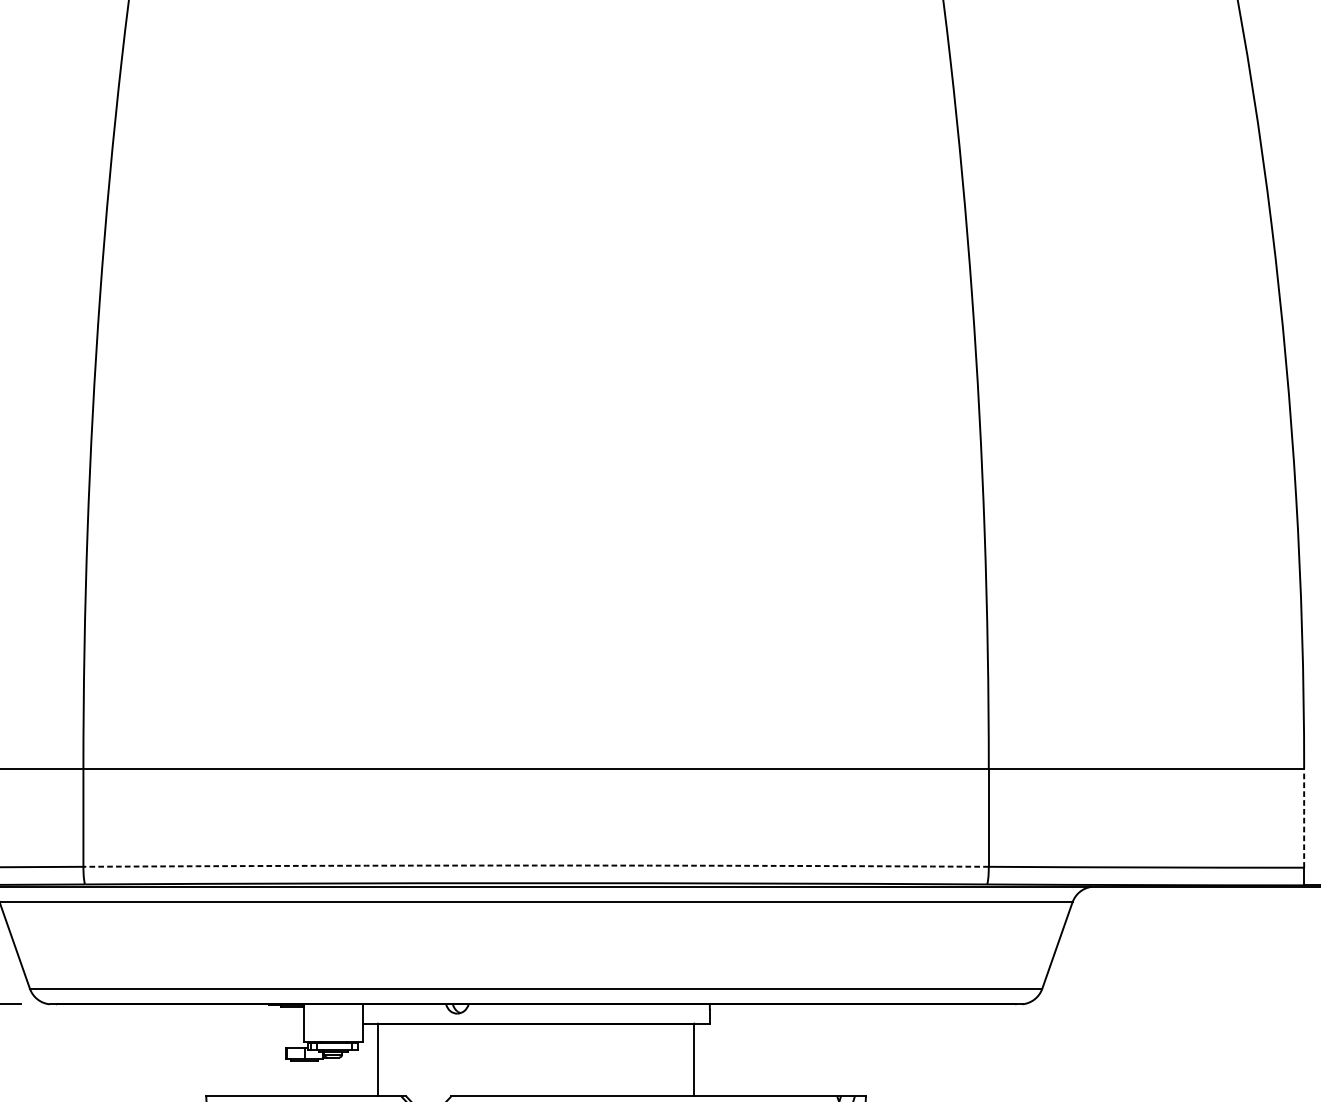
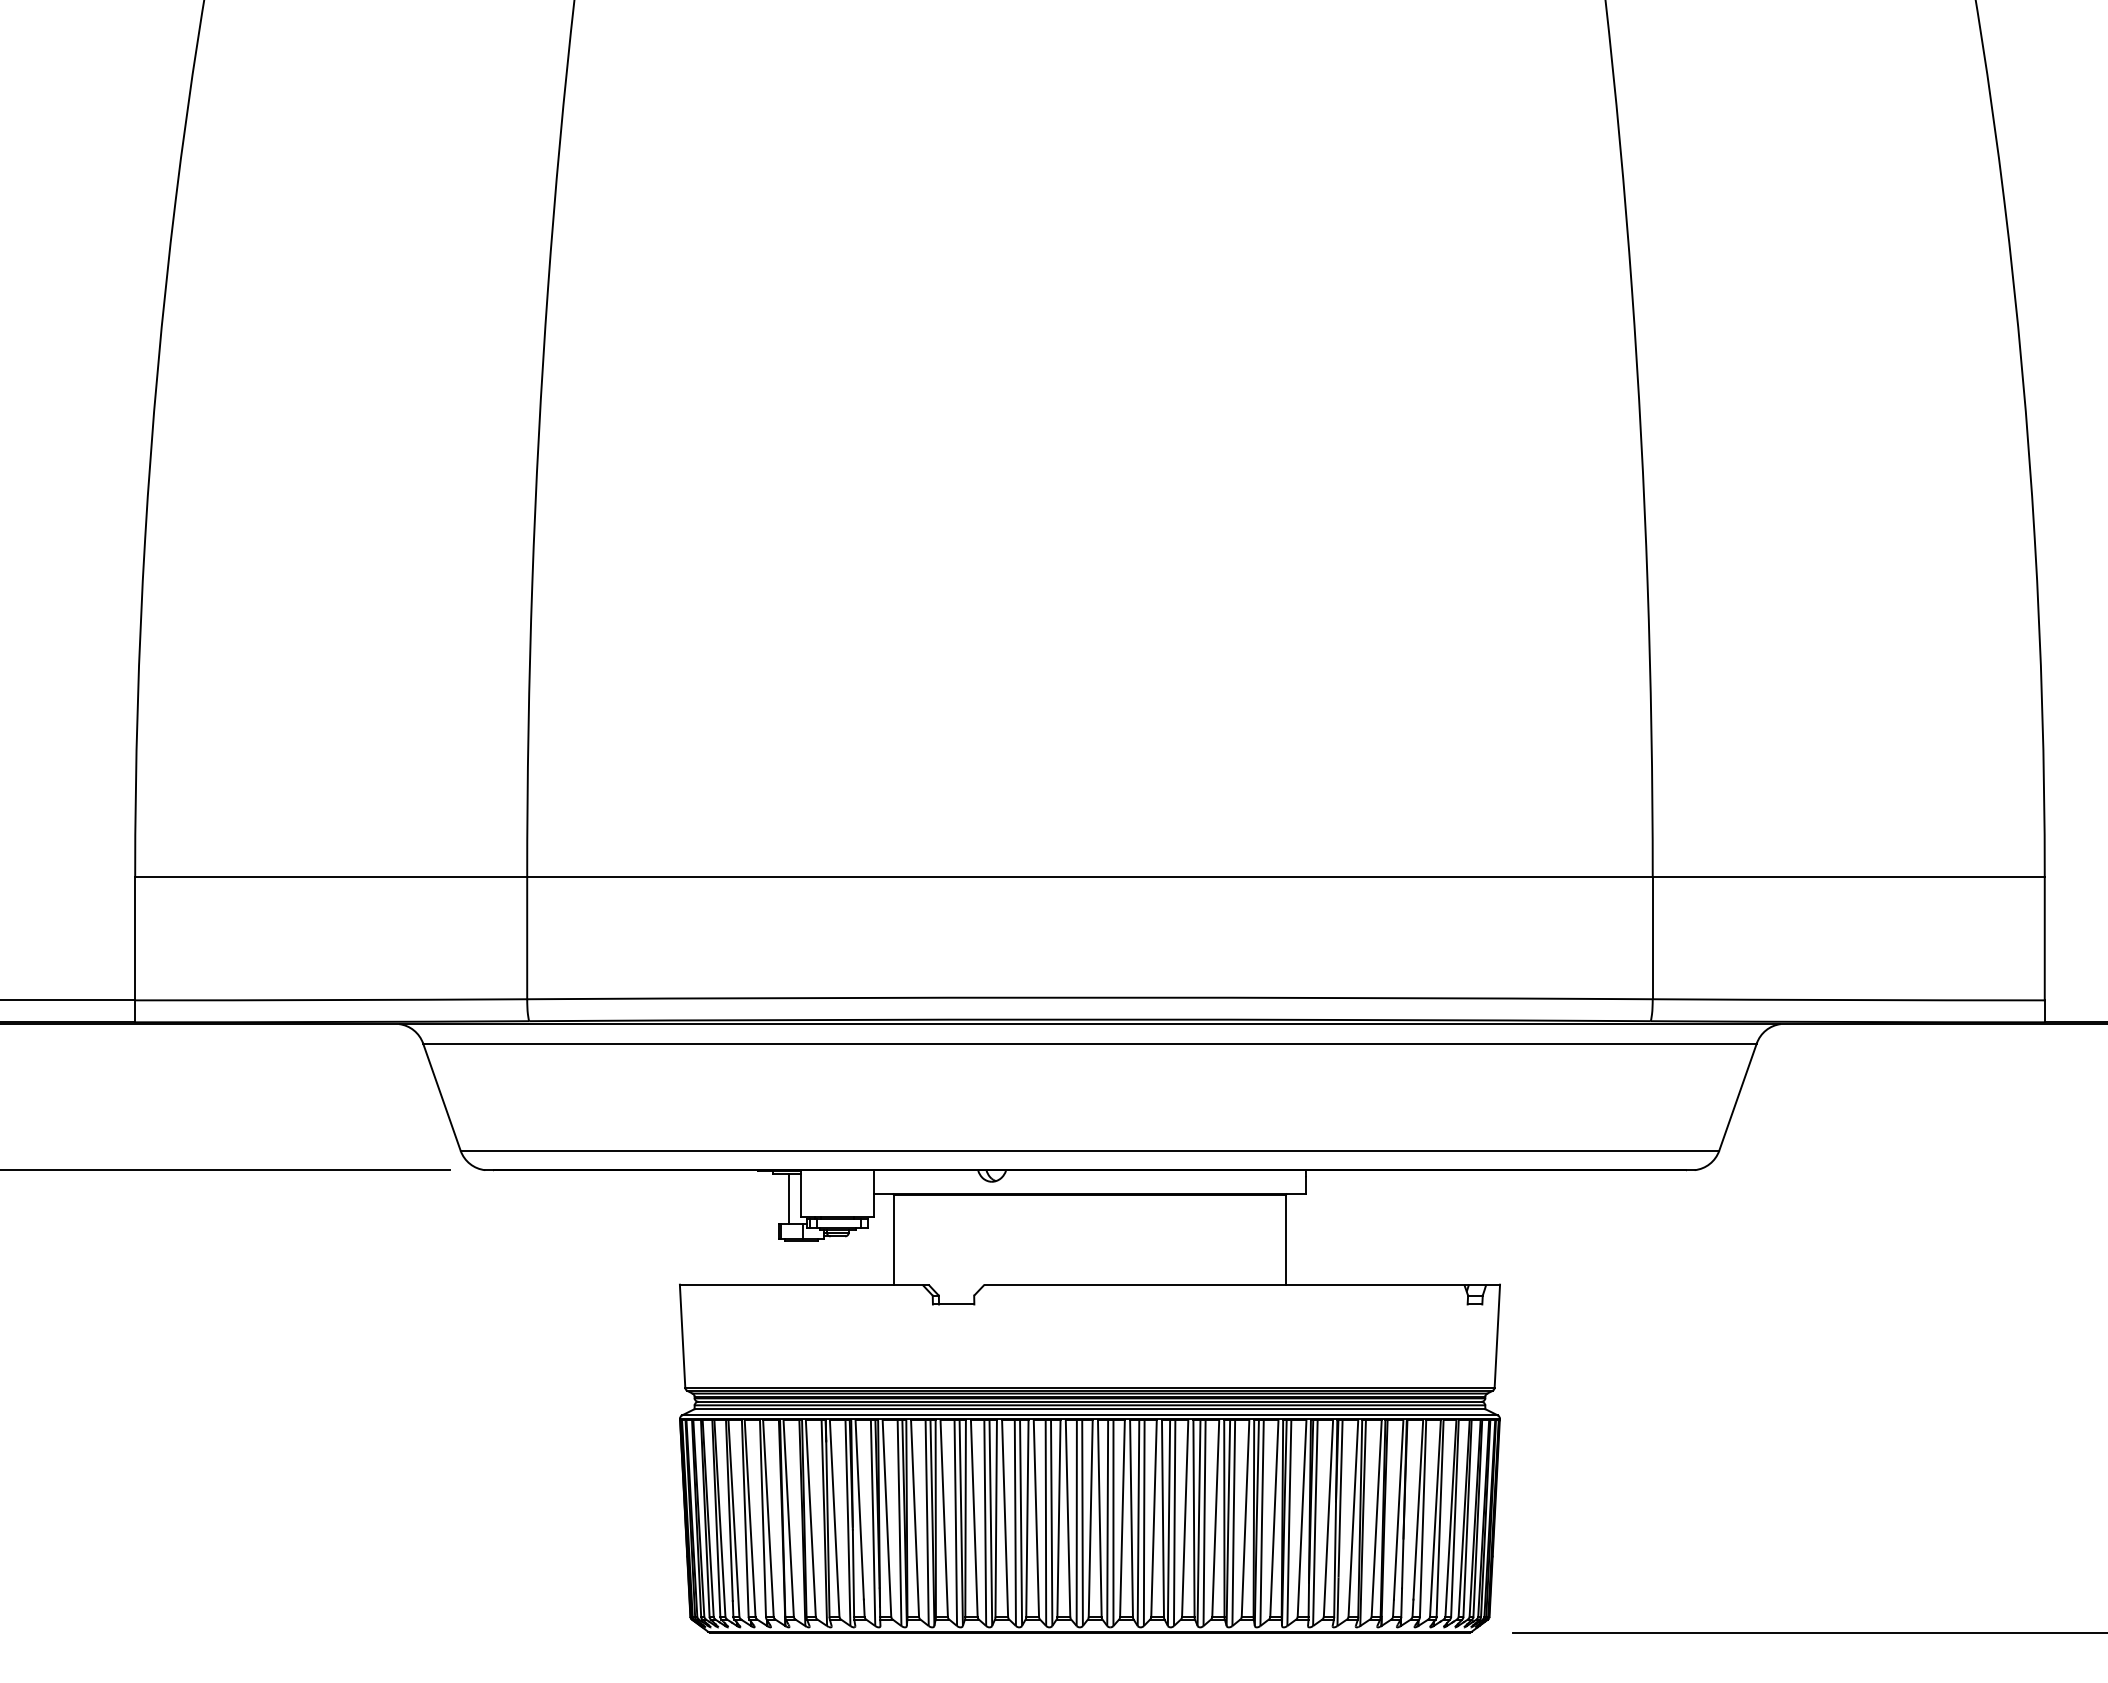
line: (1303, 817) -> (2044, 938), dashed -> solid
arc: (535, 865) -> (1089, 997), dashed -> solid
line: (294, 1027) -> (789, 1198), added

